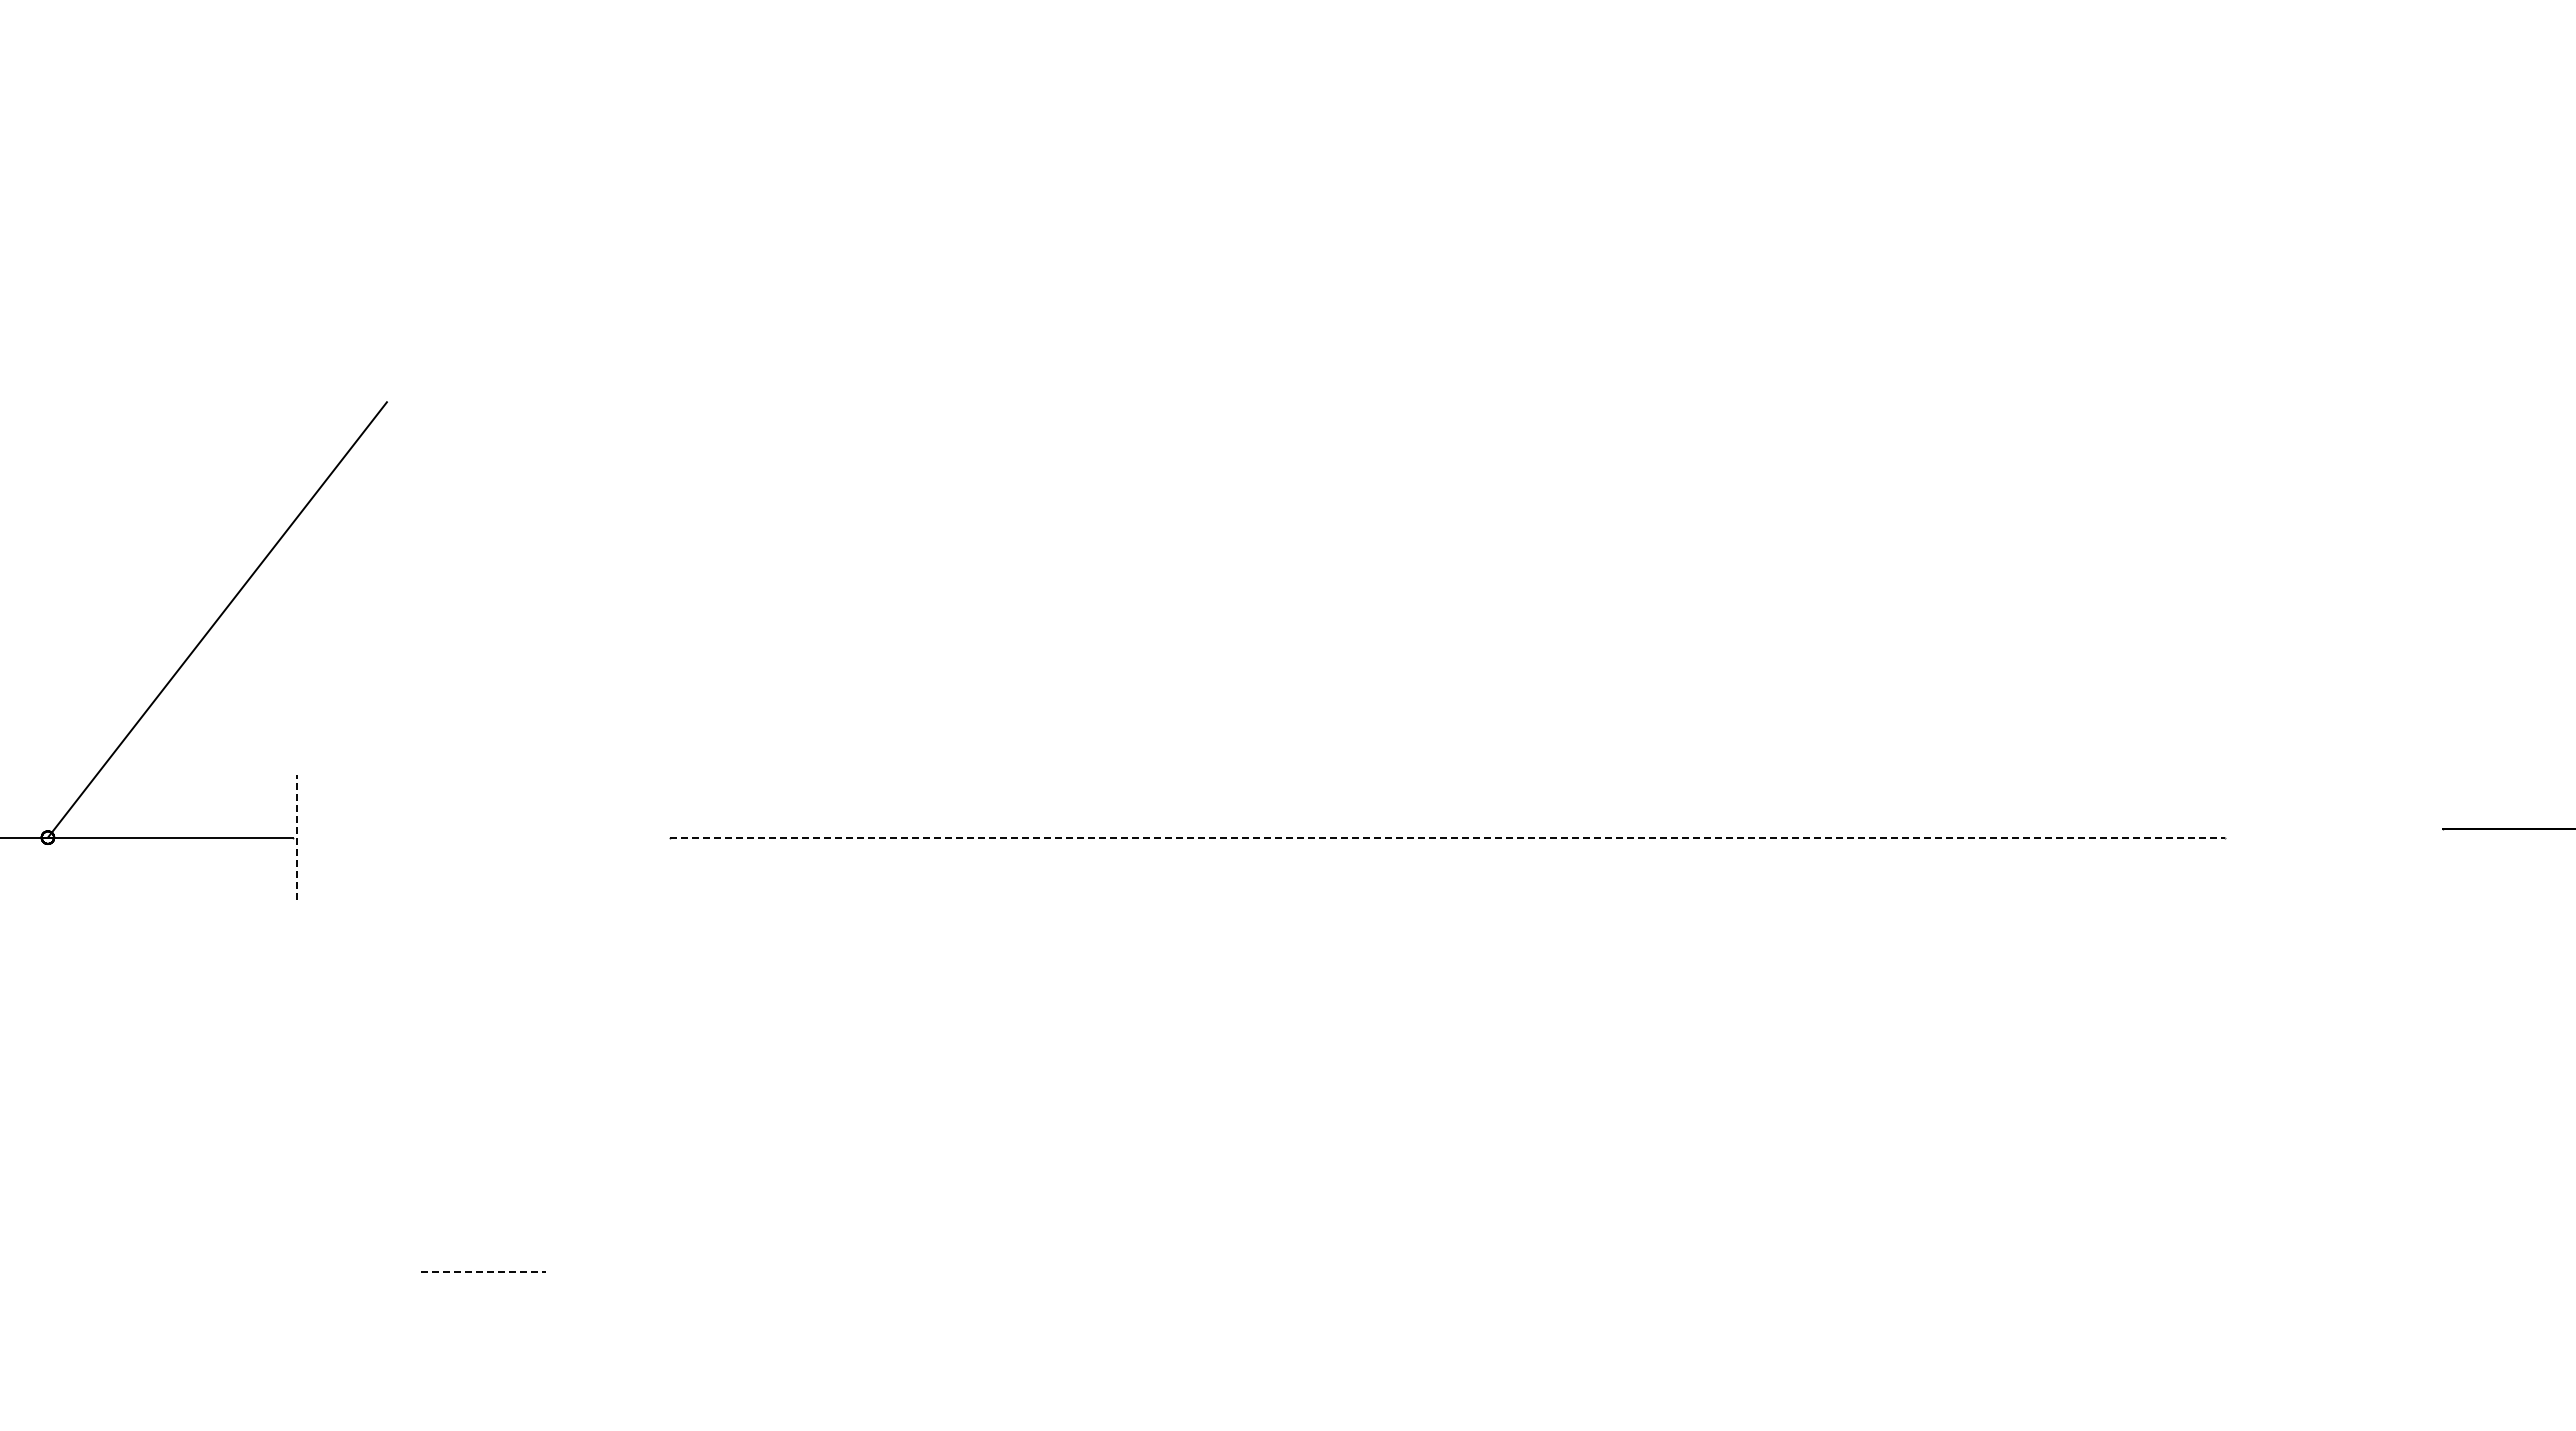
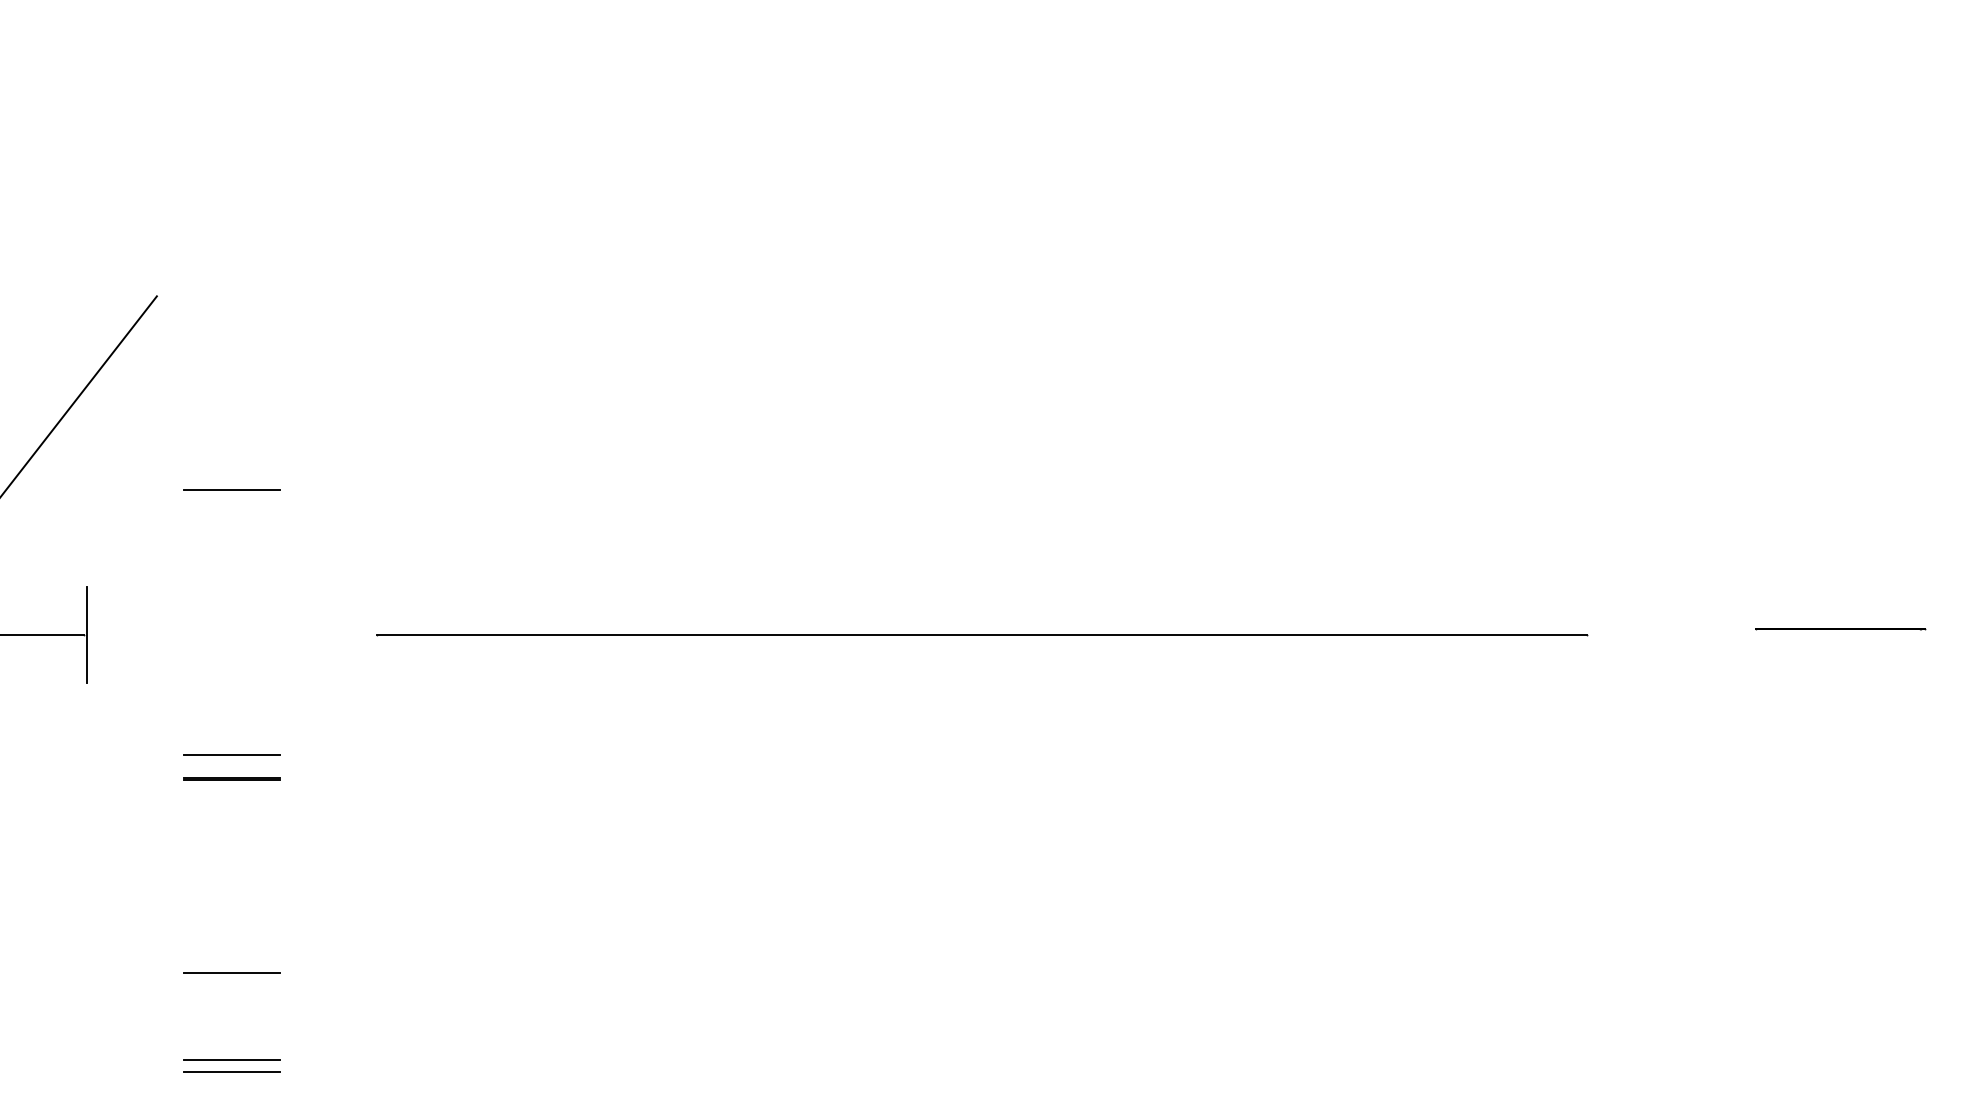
line: (483, 651) -> (232, 490), added
line: (296, 837) -> (86, 634), dashed -> solid
line: (1447, 837) -> (981, 634), dashed -> solid
line: (483, 992) -> (232, 755), added
line: (483, 1022) -> (232, 778), added
line: (483, 1271) -> (232, 972), dashed -> solid
line: (483, 1383) -> (232, 1059), added
line: (483, 1400) -> (232, 1072), added

